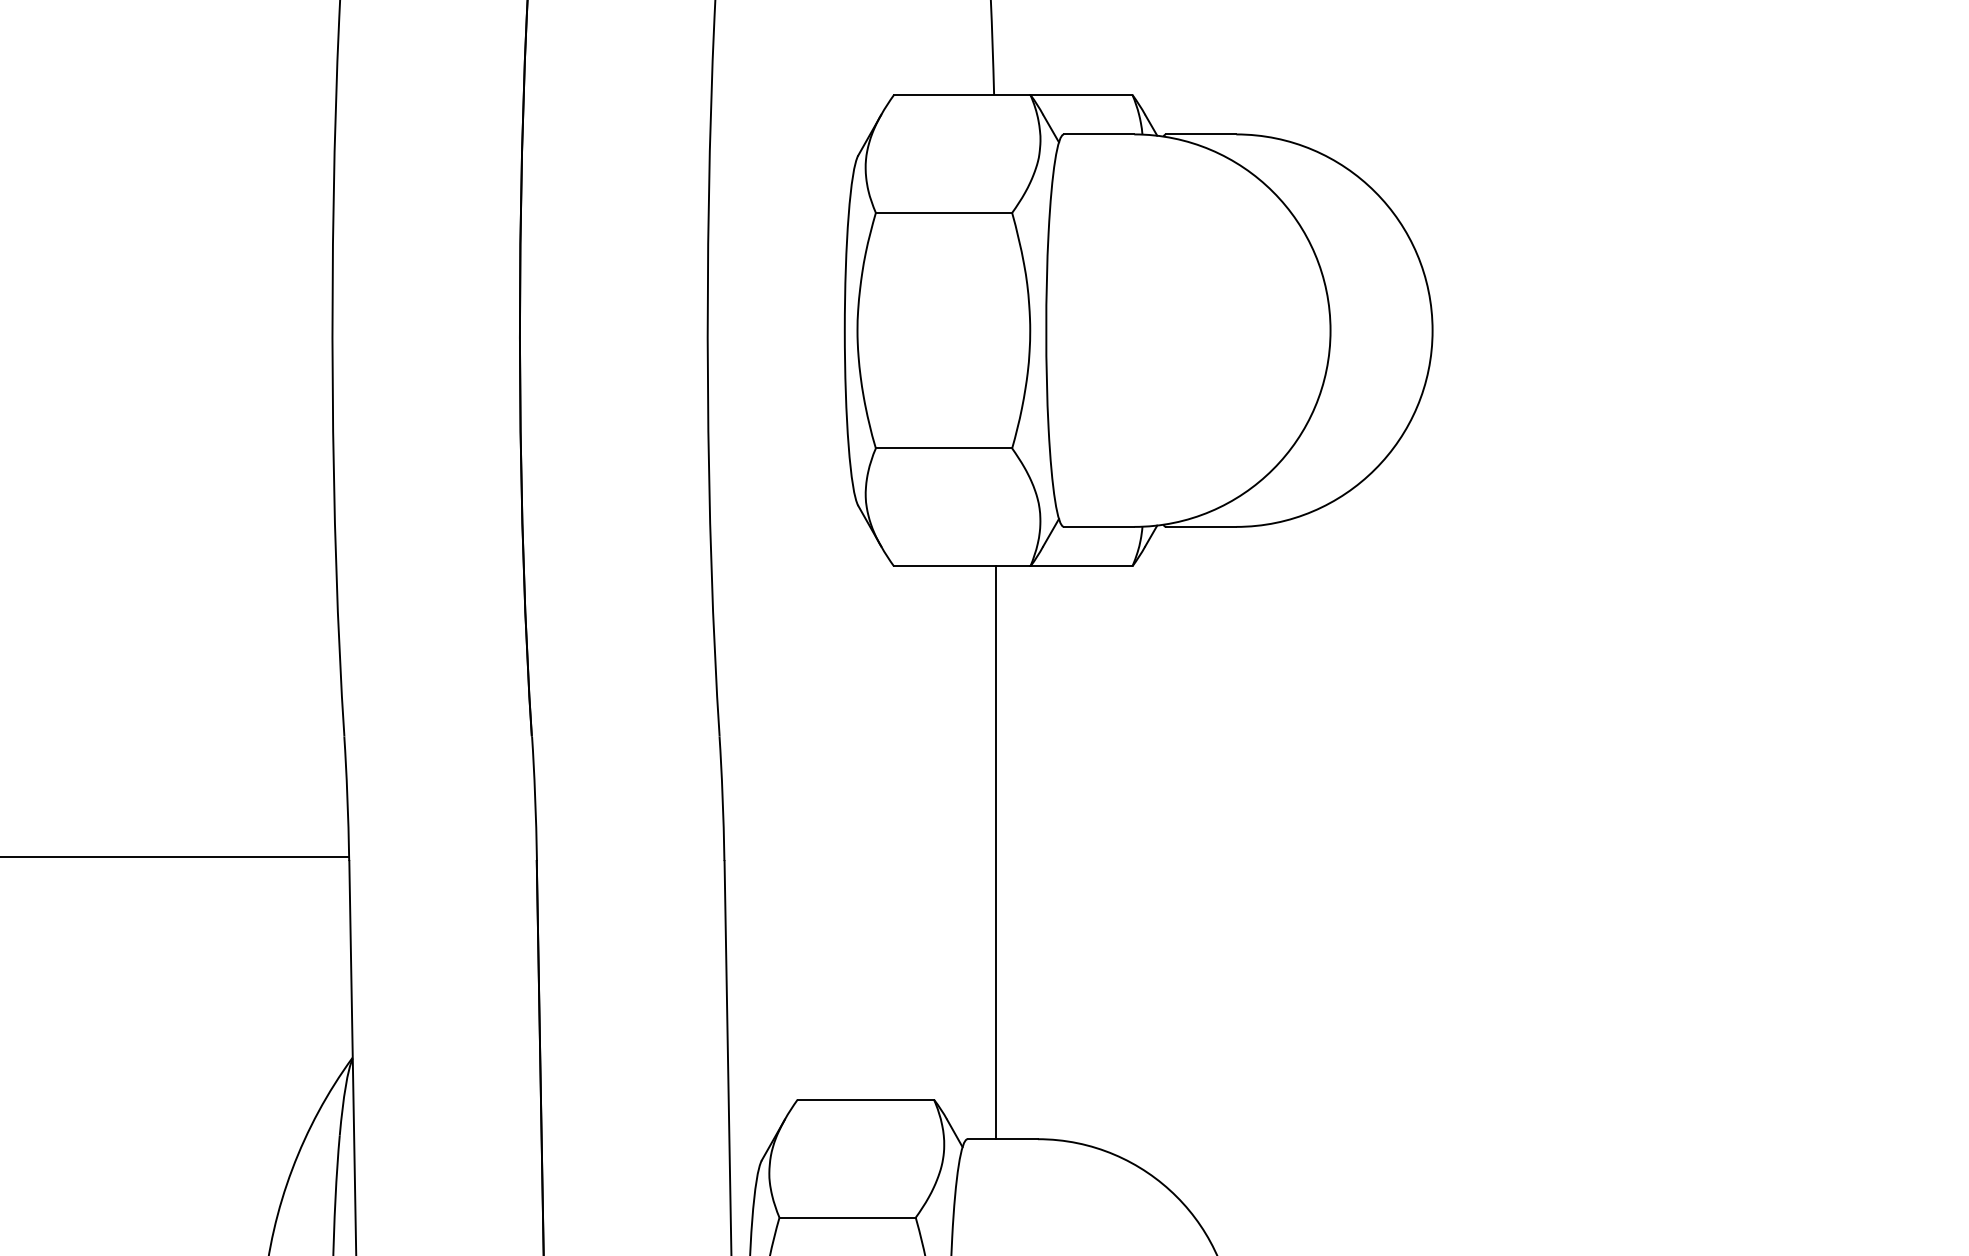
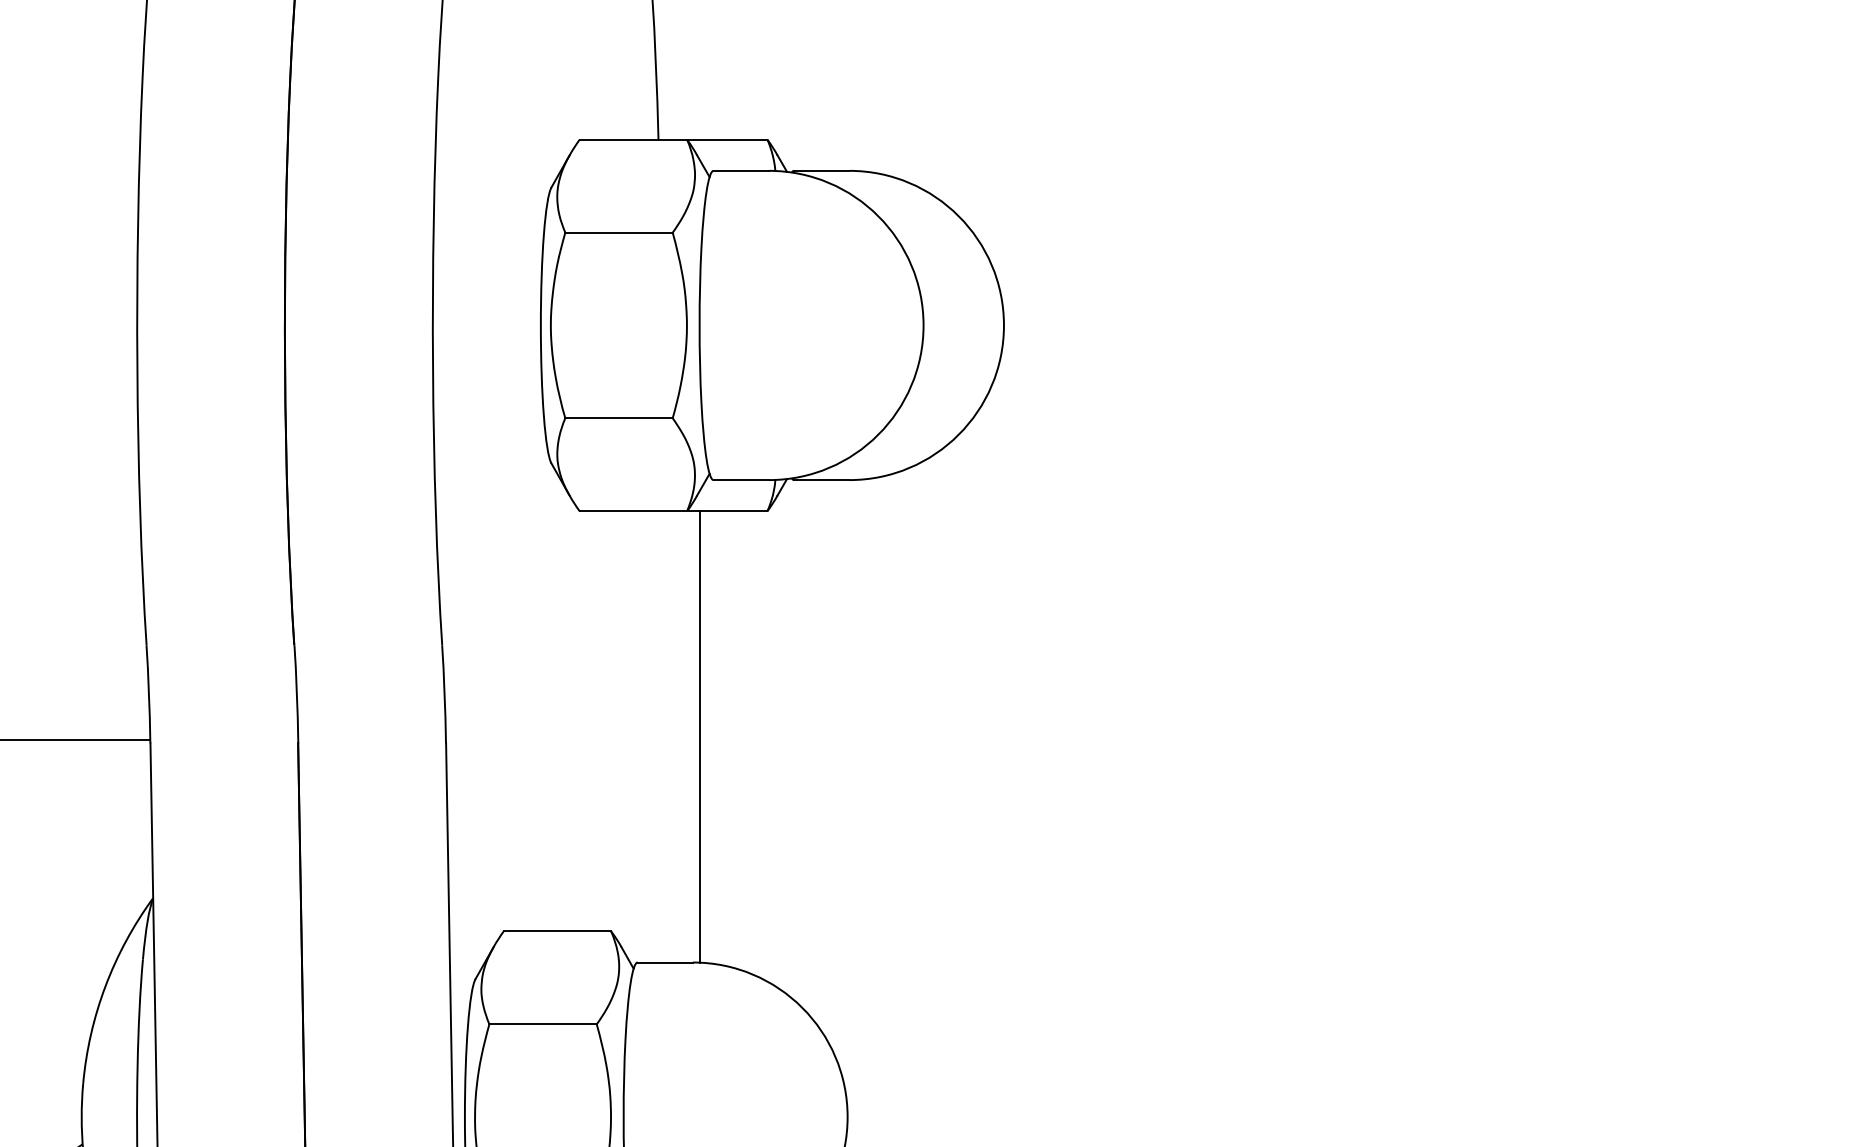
line: (996, 852) -> (700, 736), moved

